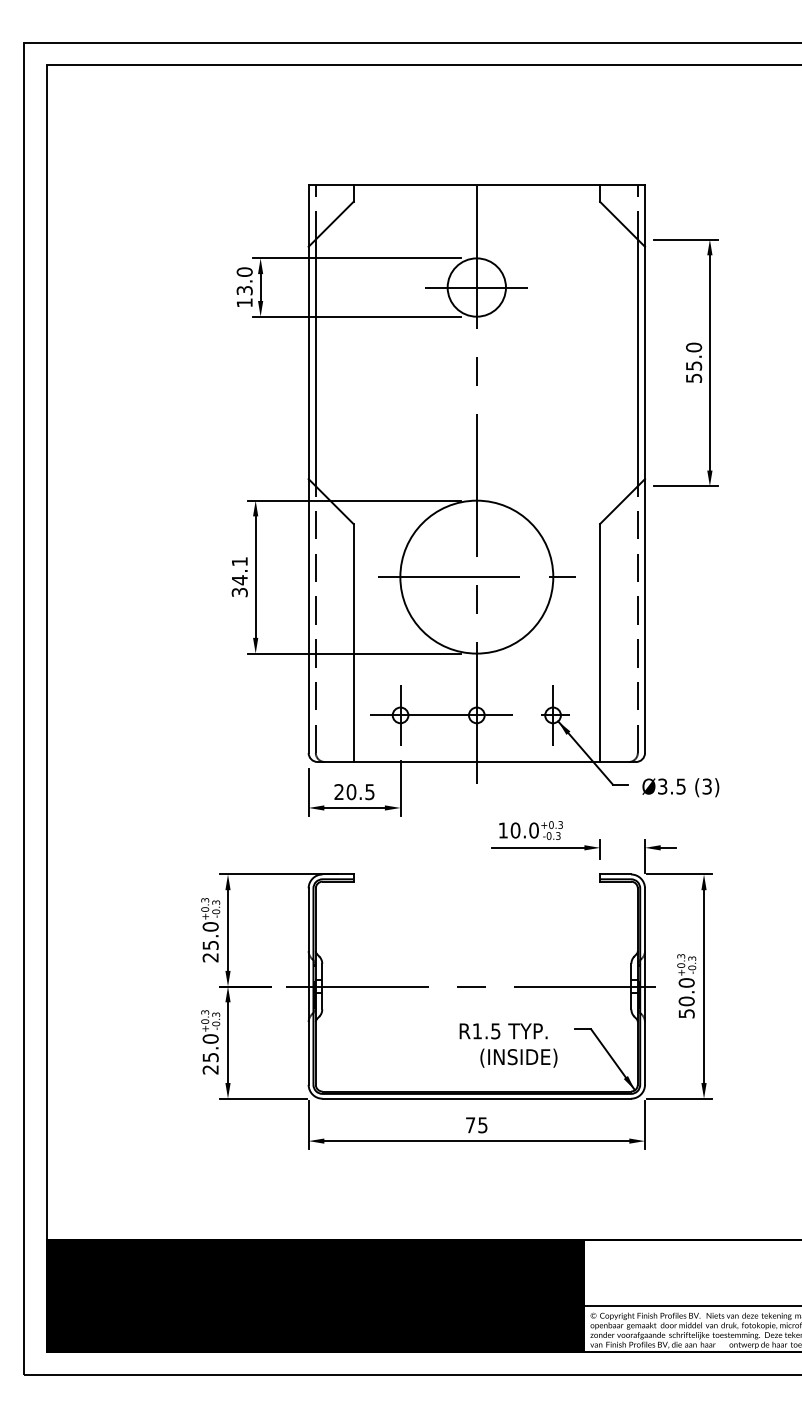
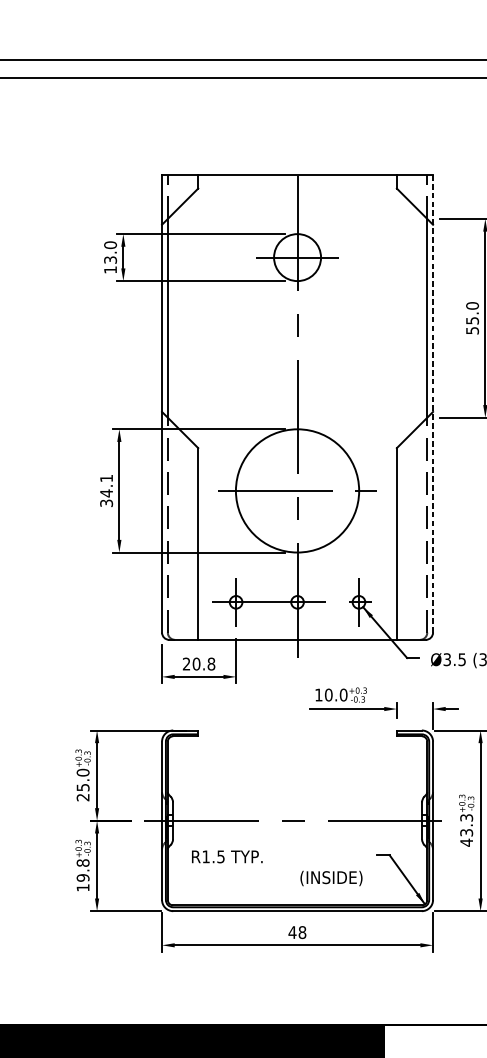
line: (645, 469) -> (433, 404), solid -> dashed
text: (369, 792) -> (211, 664), 20.5 -> 20.8
text: (686, 998) -> (466, 830), 50.0 -> 43.3
text: (503, 1031) -> (227, 857), moved
text: (210, 1054) -> (82, 875), 25.0 -> 19.8
text: (476, 1125) -> (297, 932), 75 -> 48

